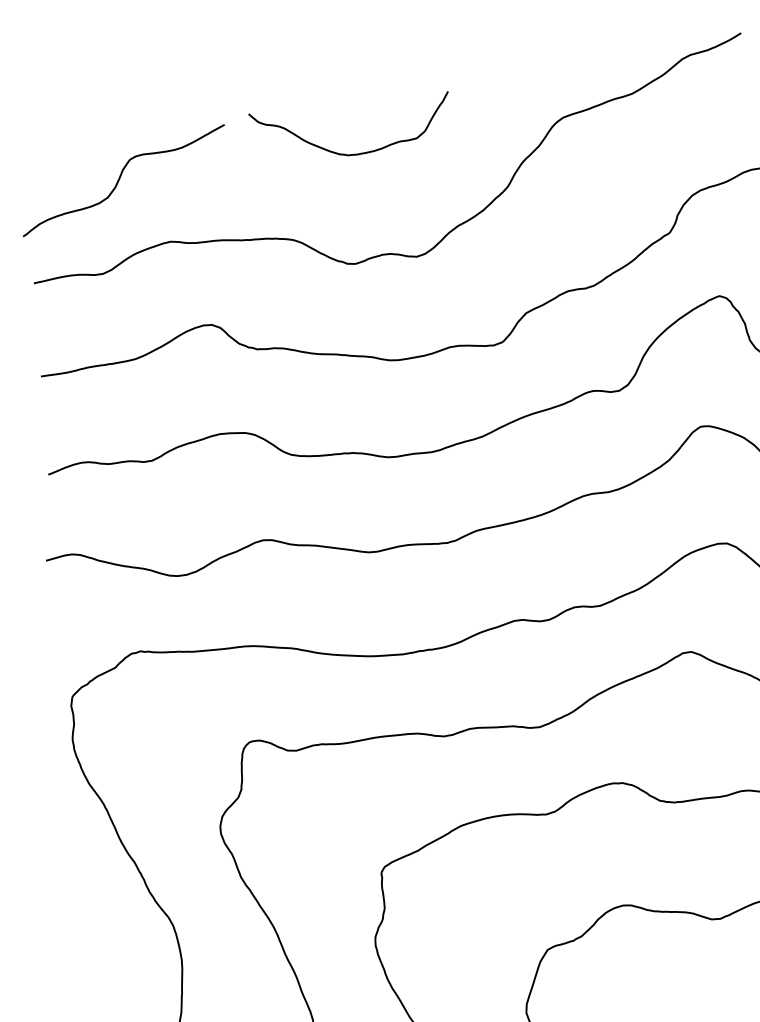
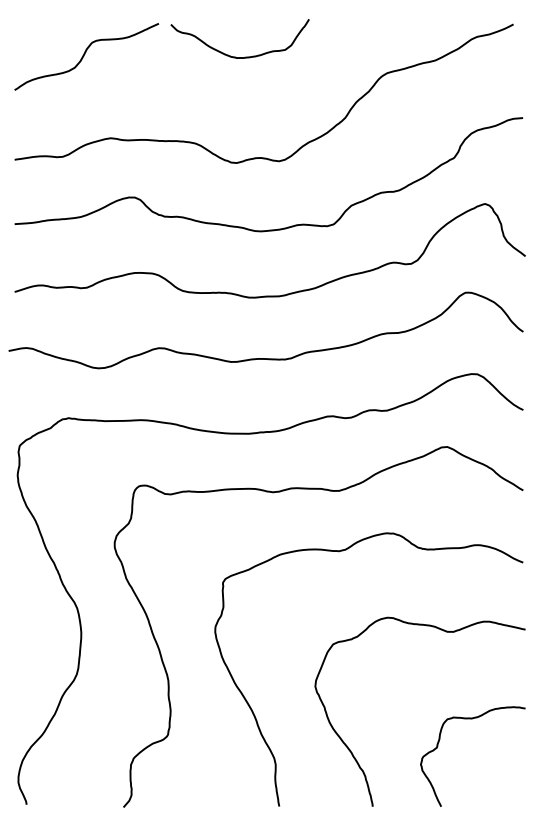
curve: (345, 153) -> (235, 56), moved
curve: (120, 180) -> (84, 56), moved

